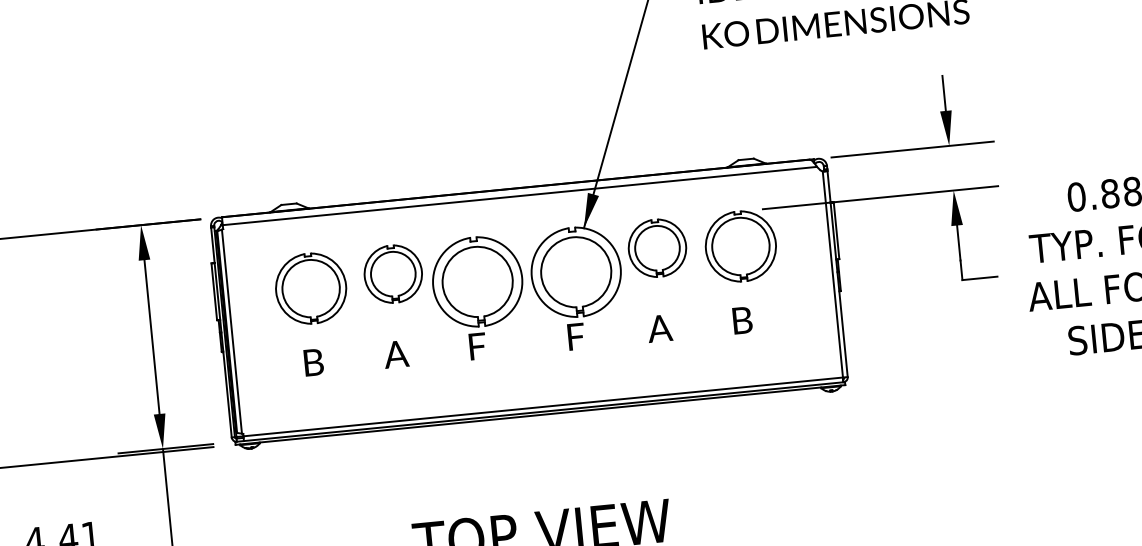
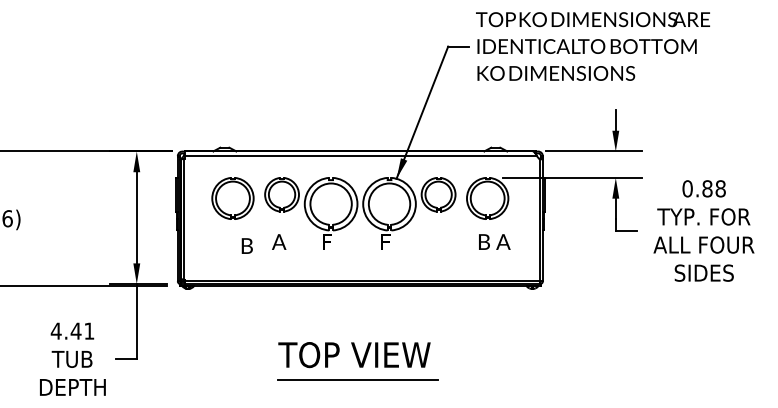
text: (659, 327) -> (503, 241), moved
text: (312, 361) -> (246, 245), moved

